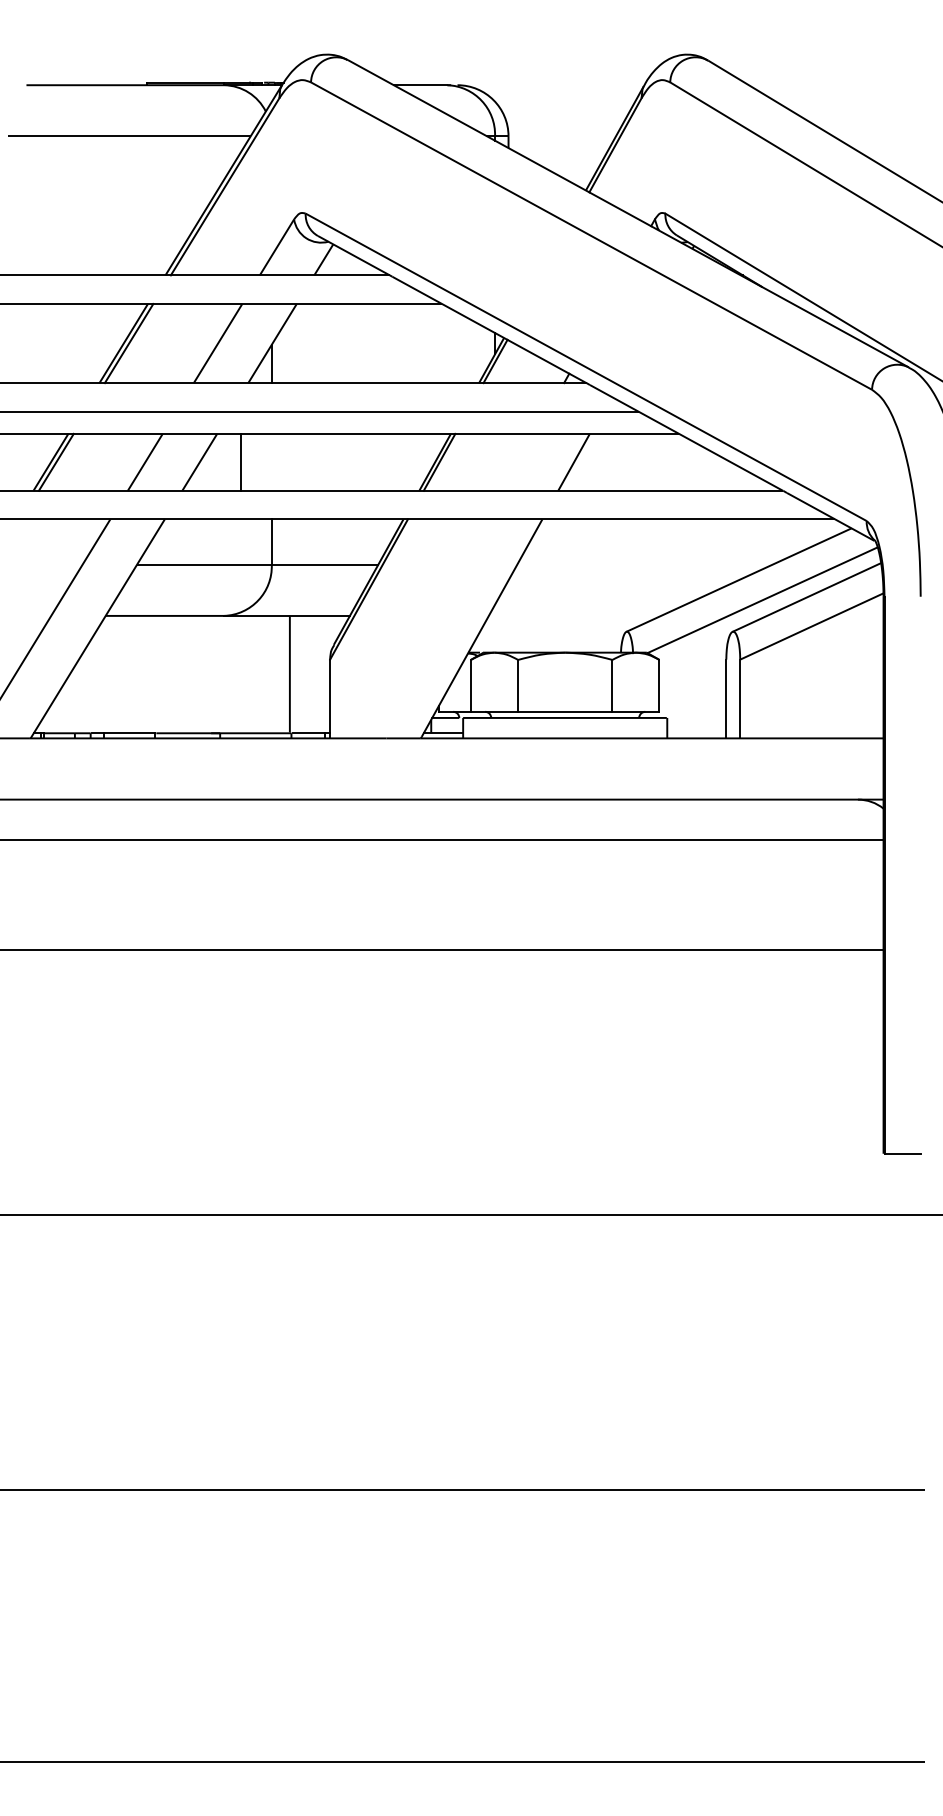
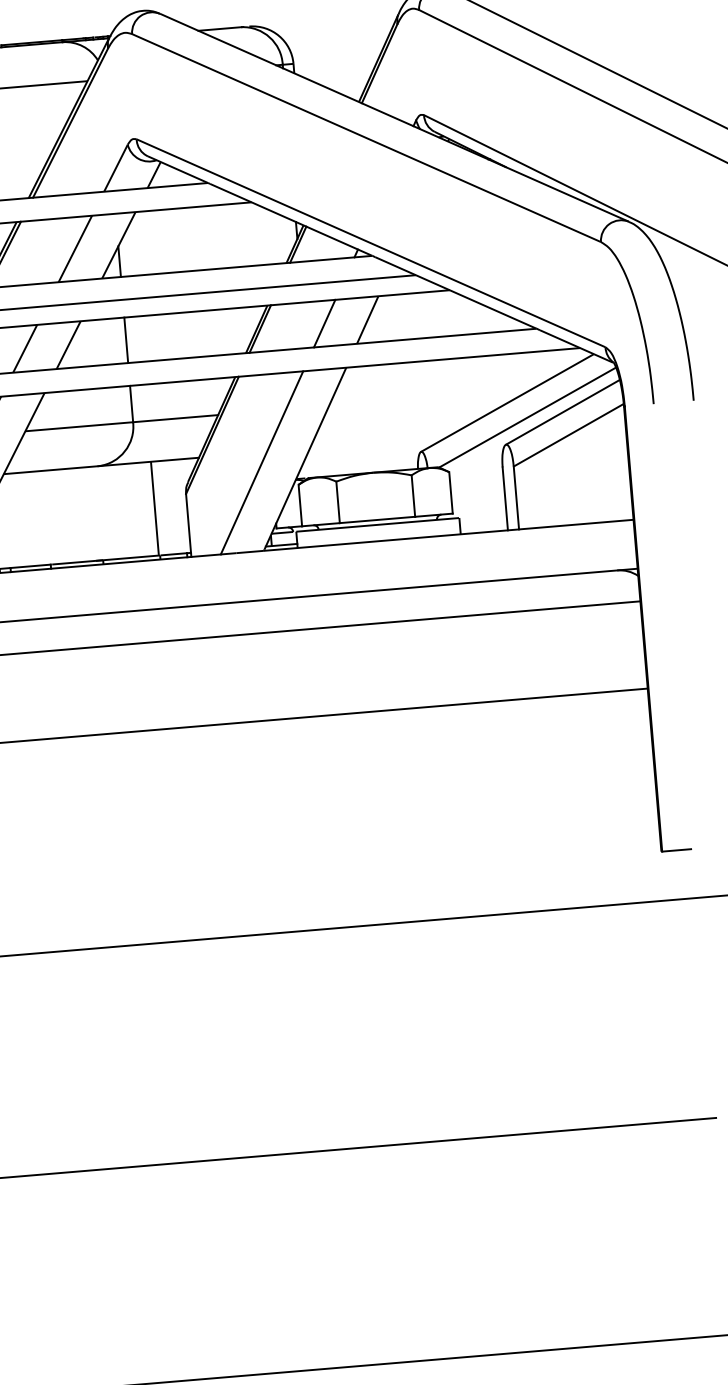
line: (240, 461) -> (125, 339), moved
line: (519, 461) -> (324, 323), added
line: (427, 628) -> (261, 462), added

